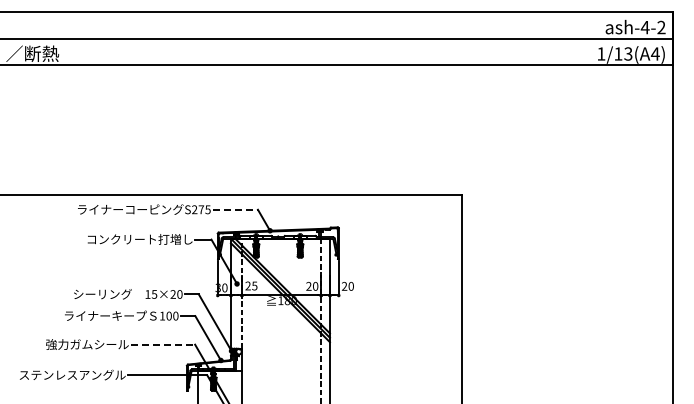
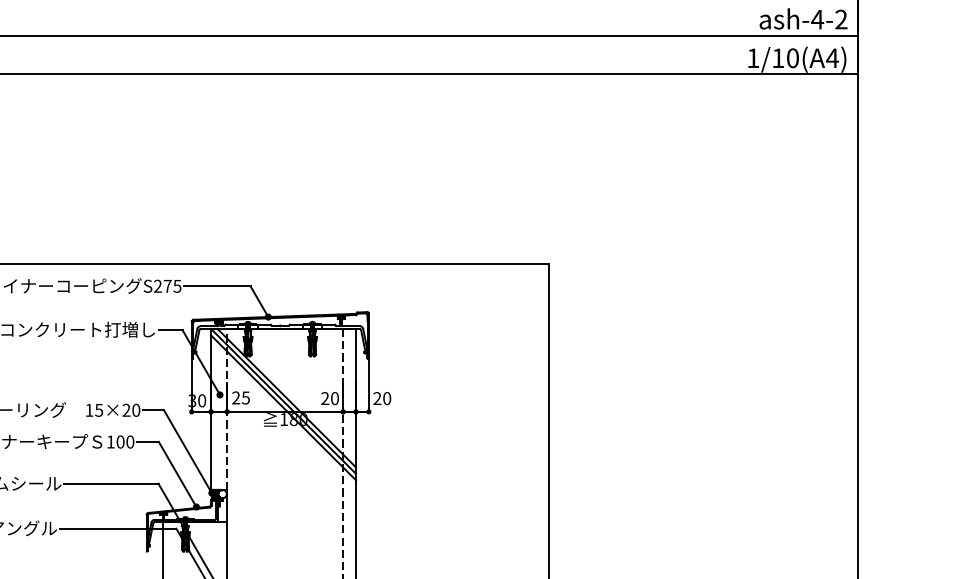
text: (628, 53) -> (793, 57), 1/13(A4) -> 1/10(A4)
line: (235, 209) -> (217, 285), dashed -> solid
line: (163, 344) -> (112, 483), dashed -> solid

